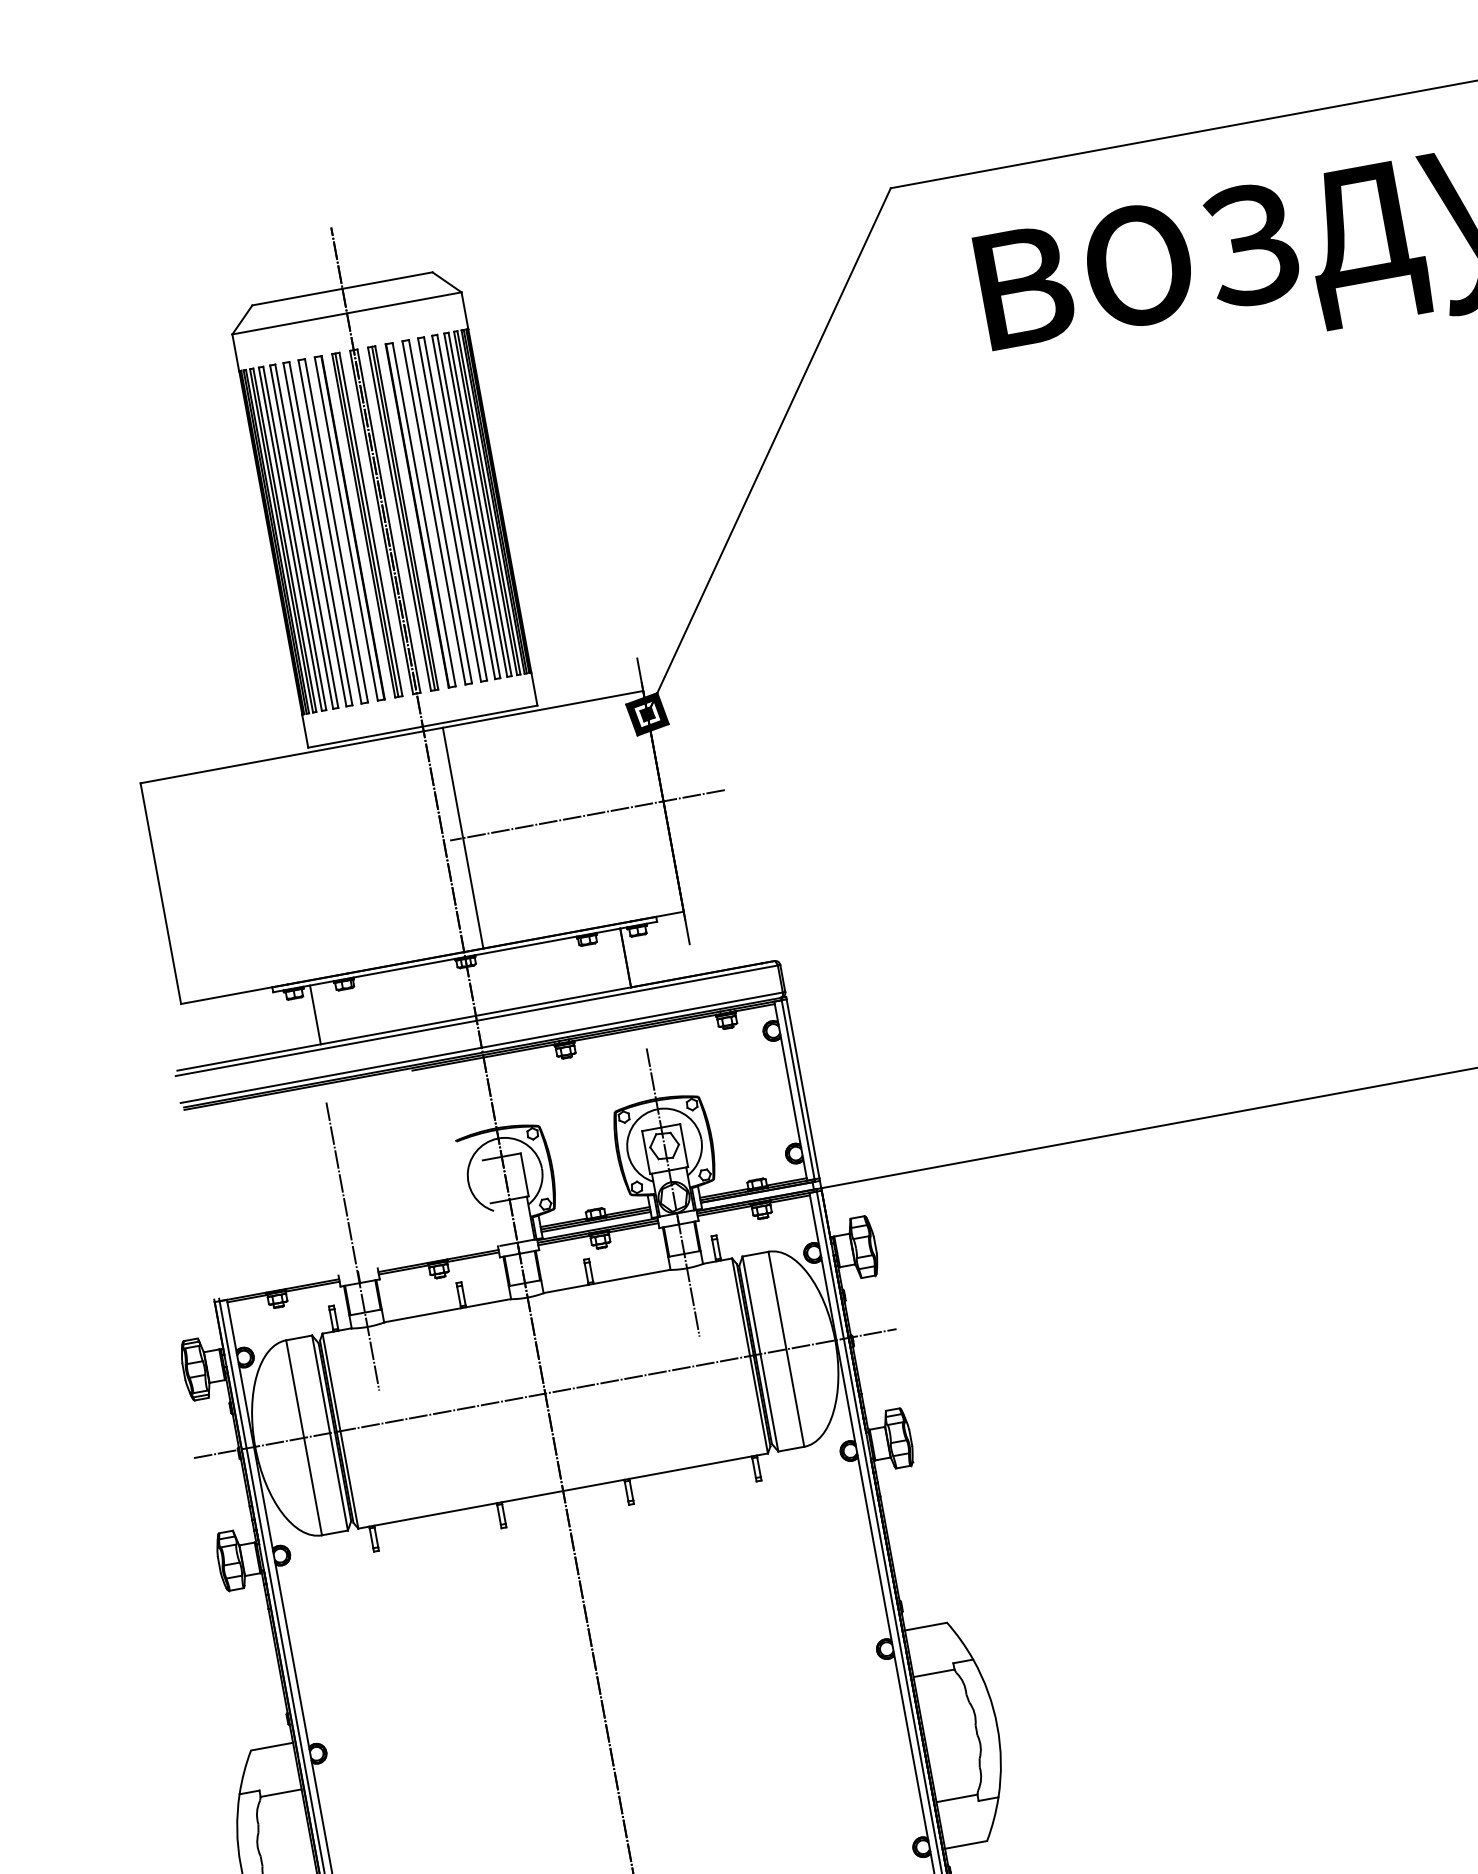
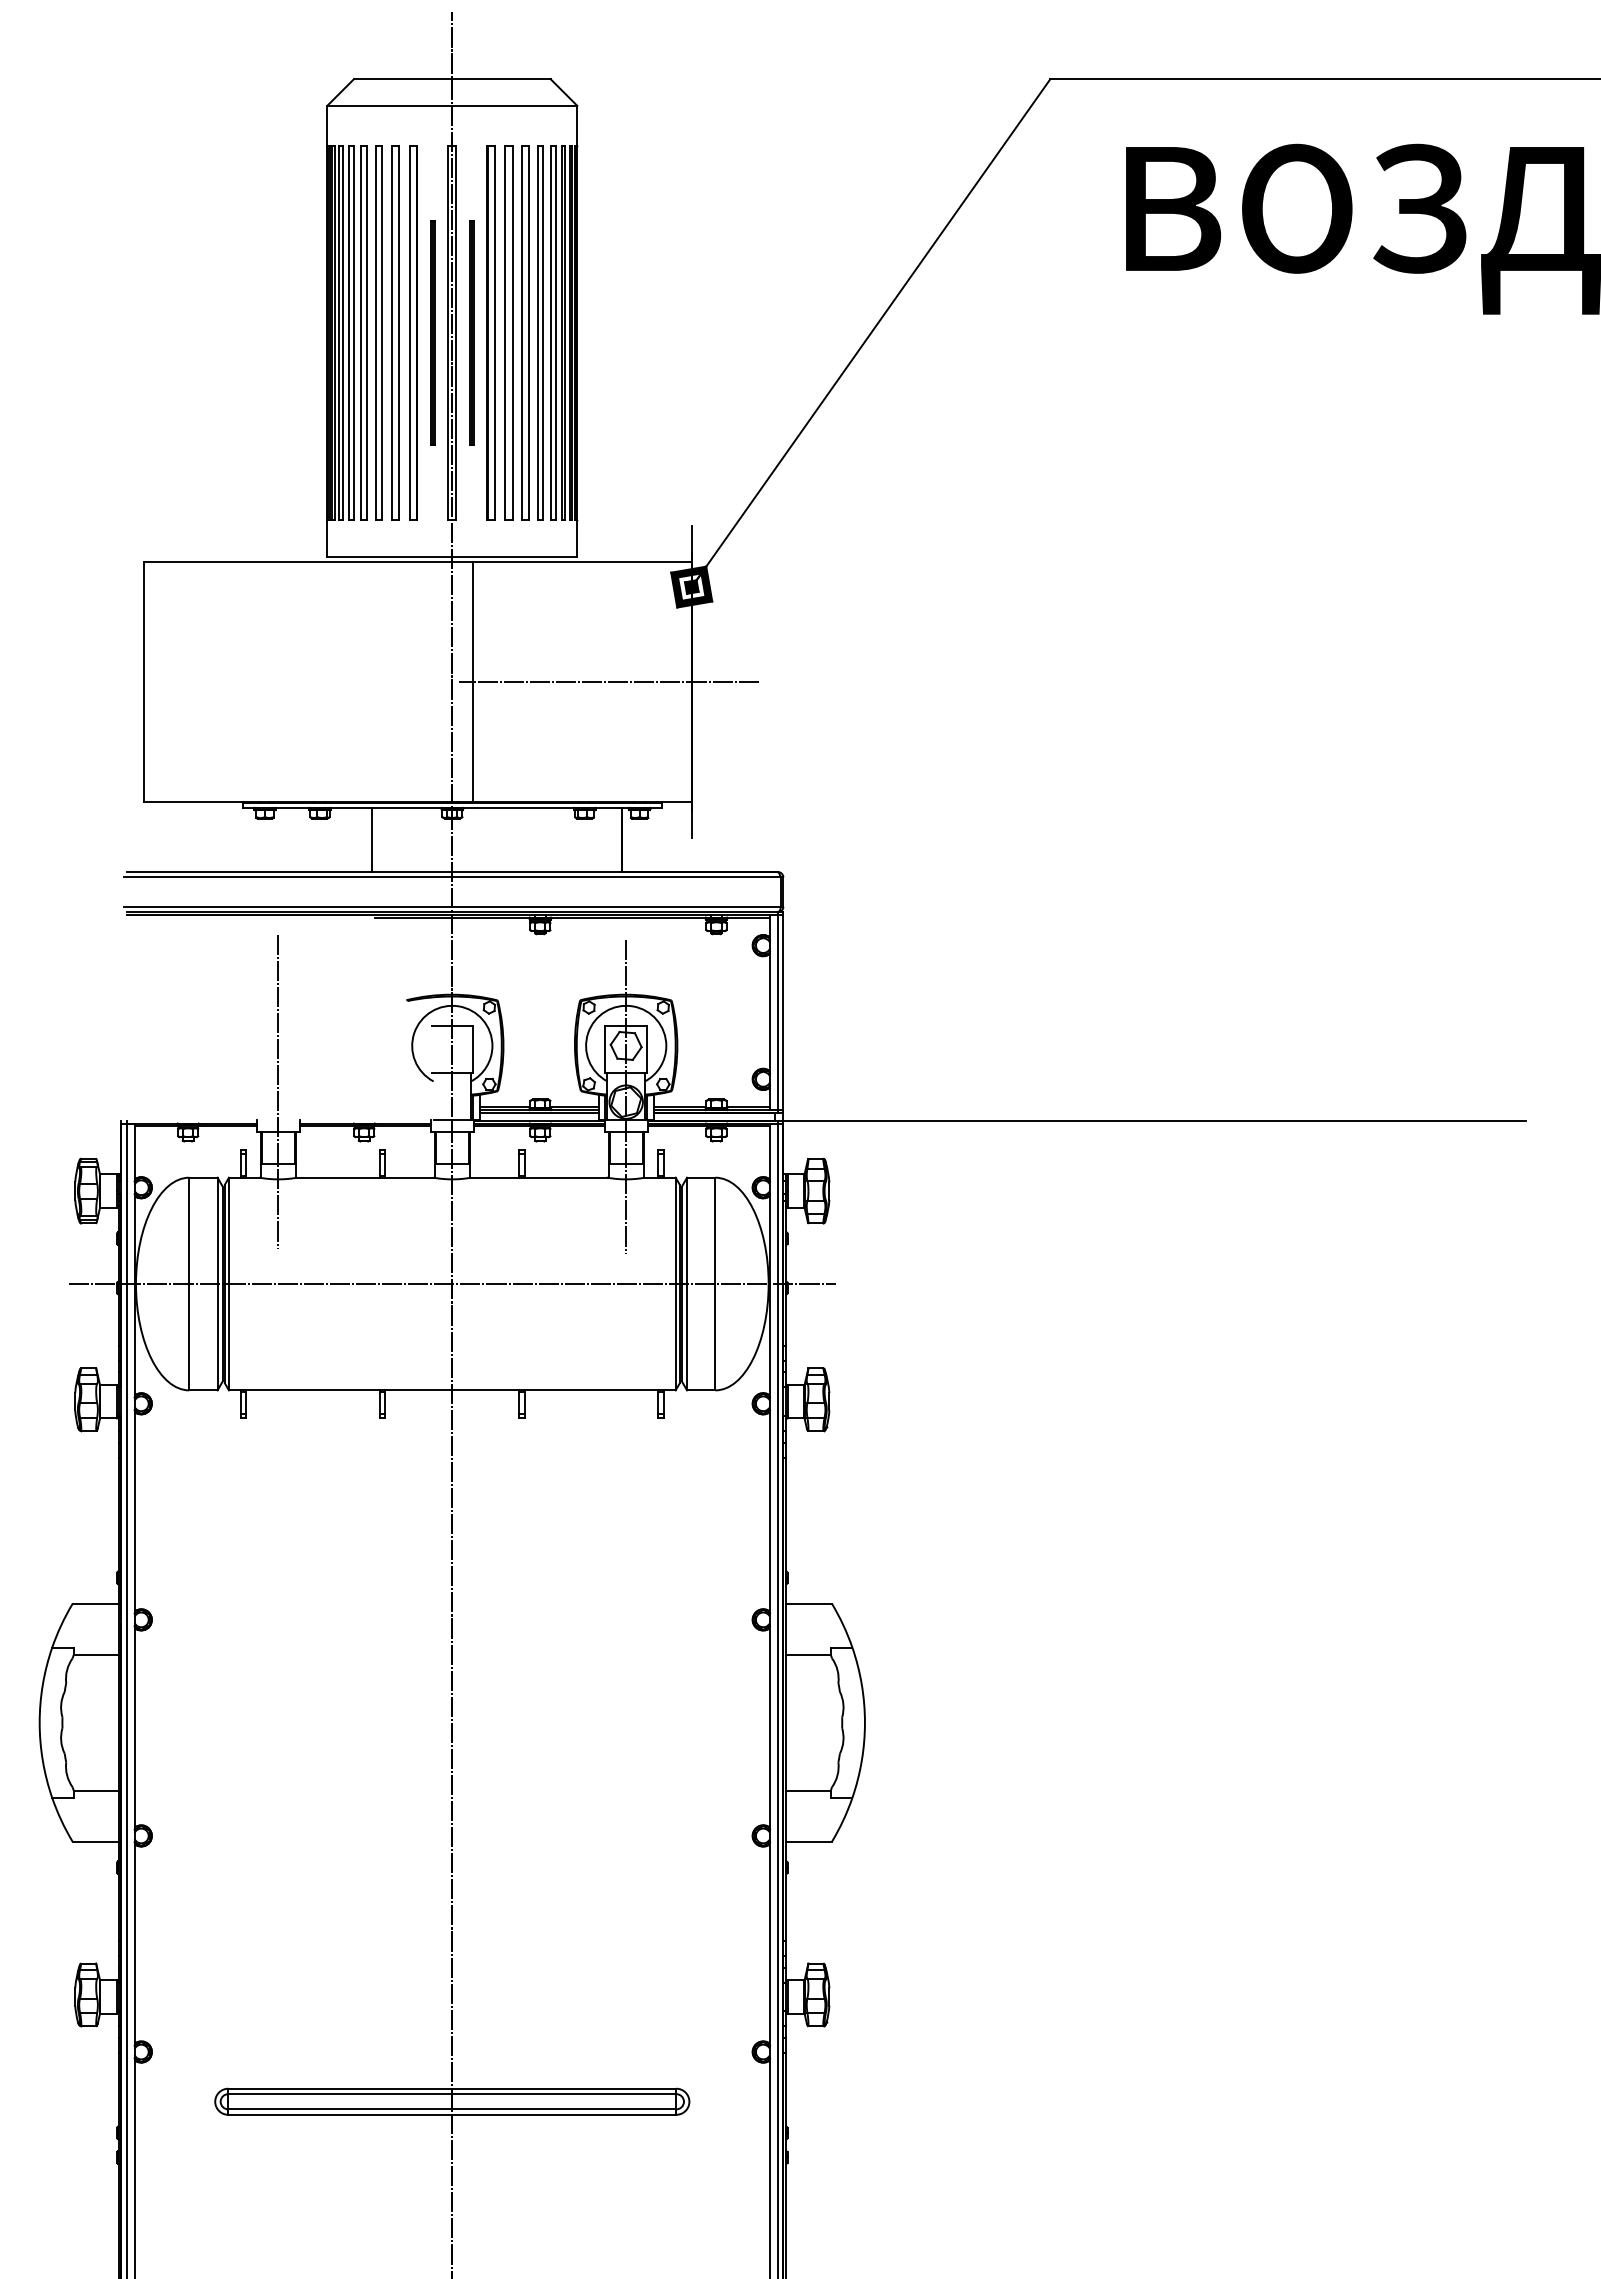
part: (402, 517) -> (471, 332), size x0.6
part: (366, 524) -> (432, 332), size x0.6
line: (315, 1014) -> (372, 839), moved

